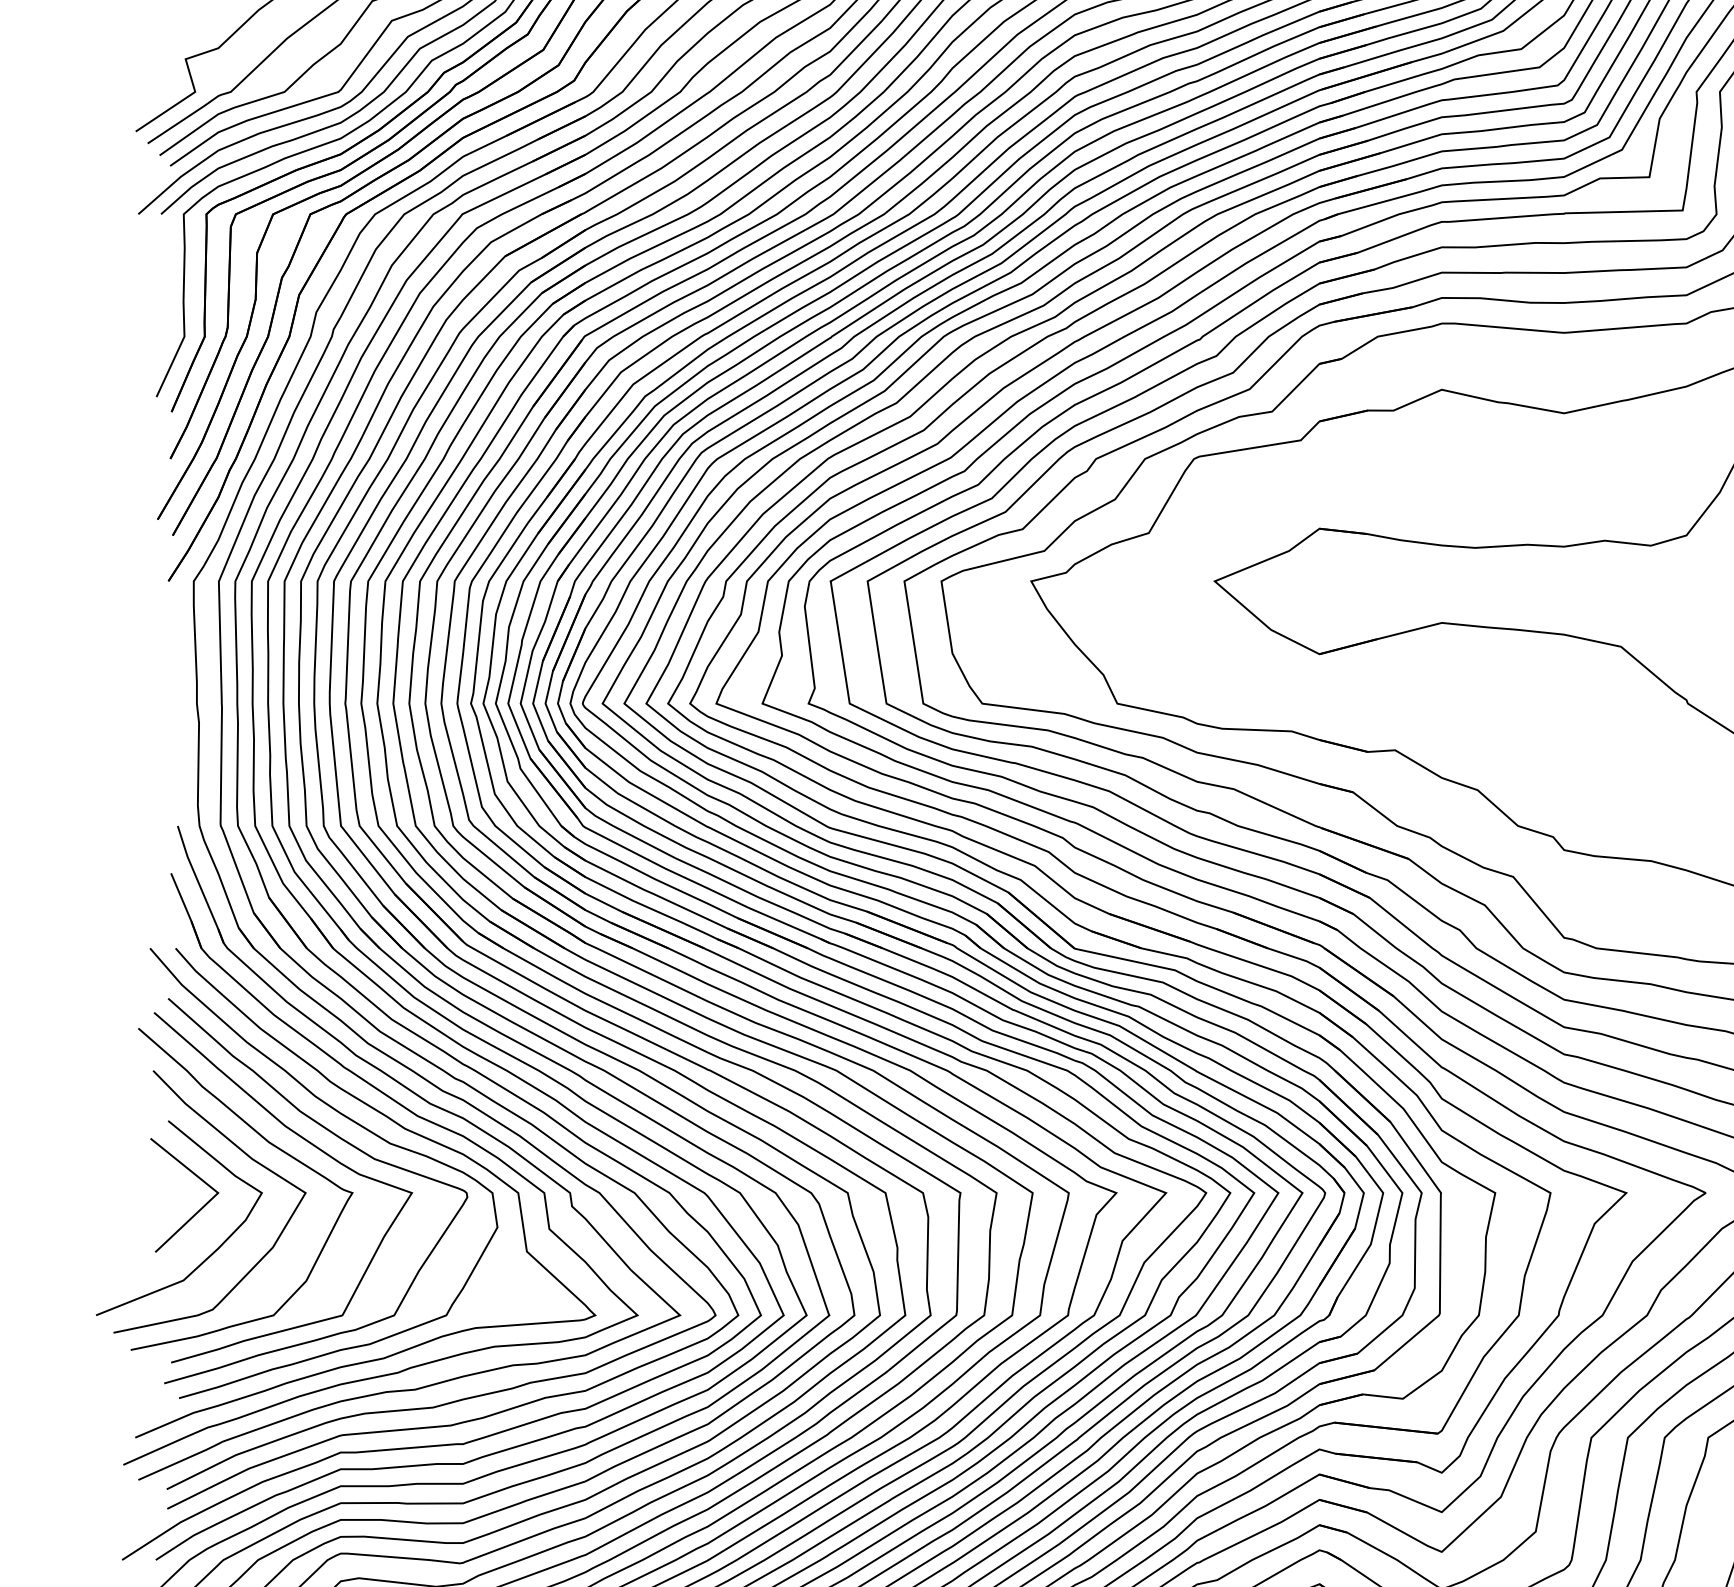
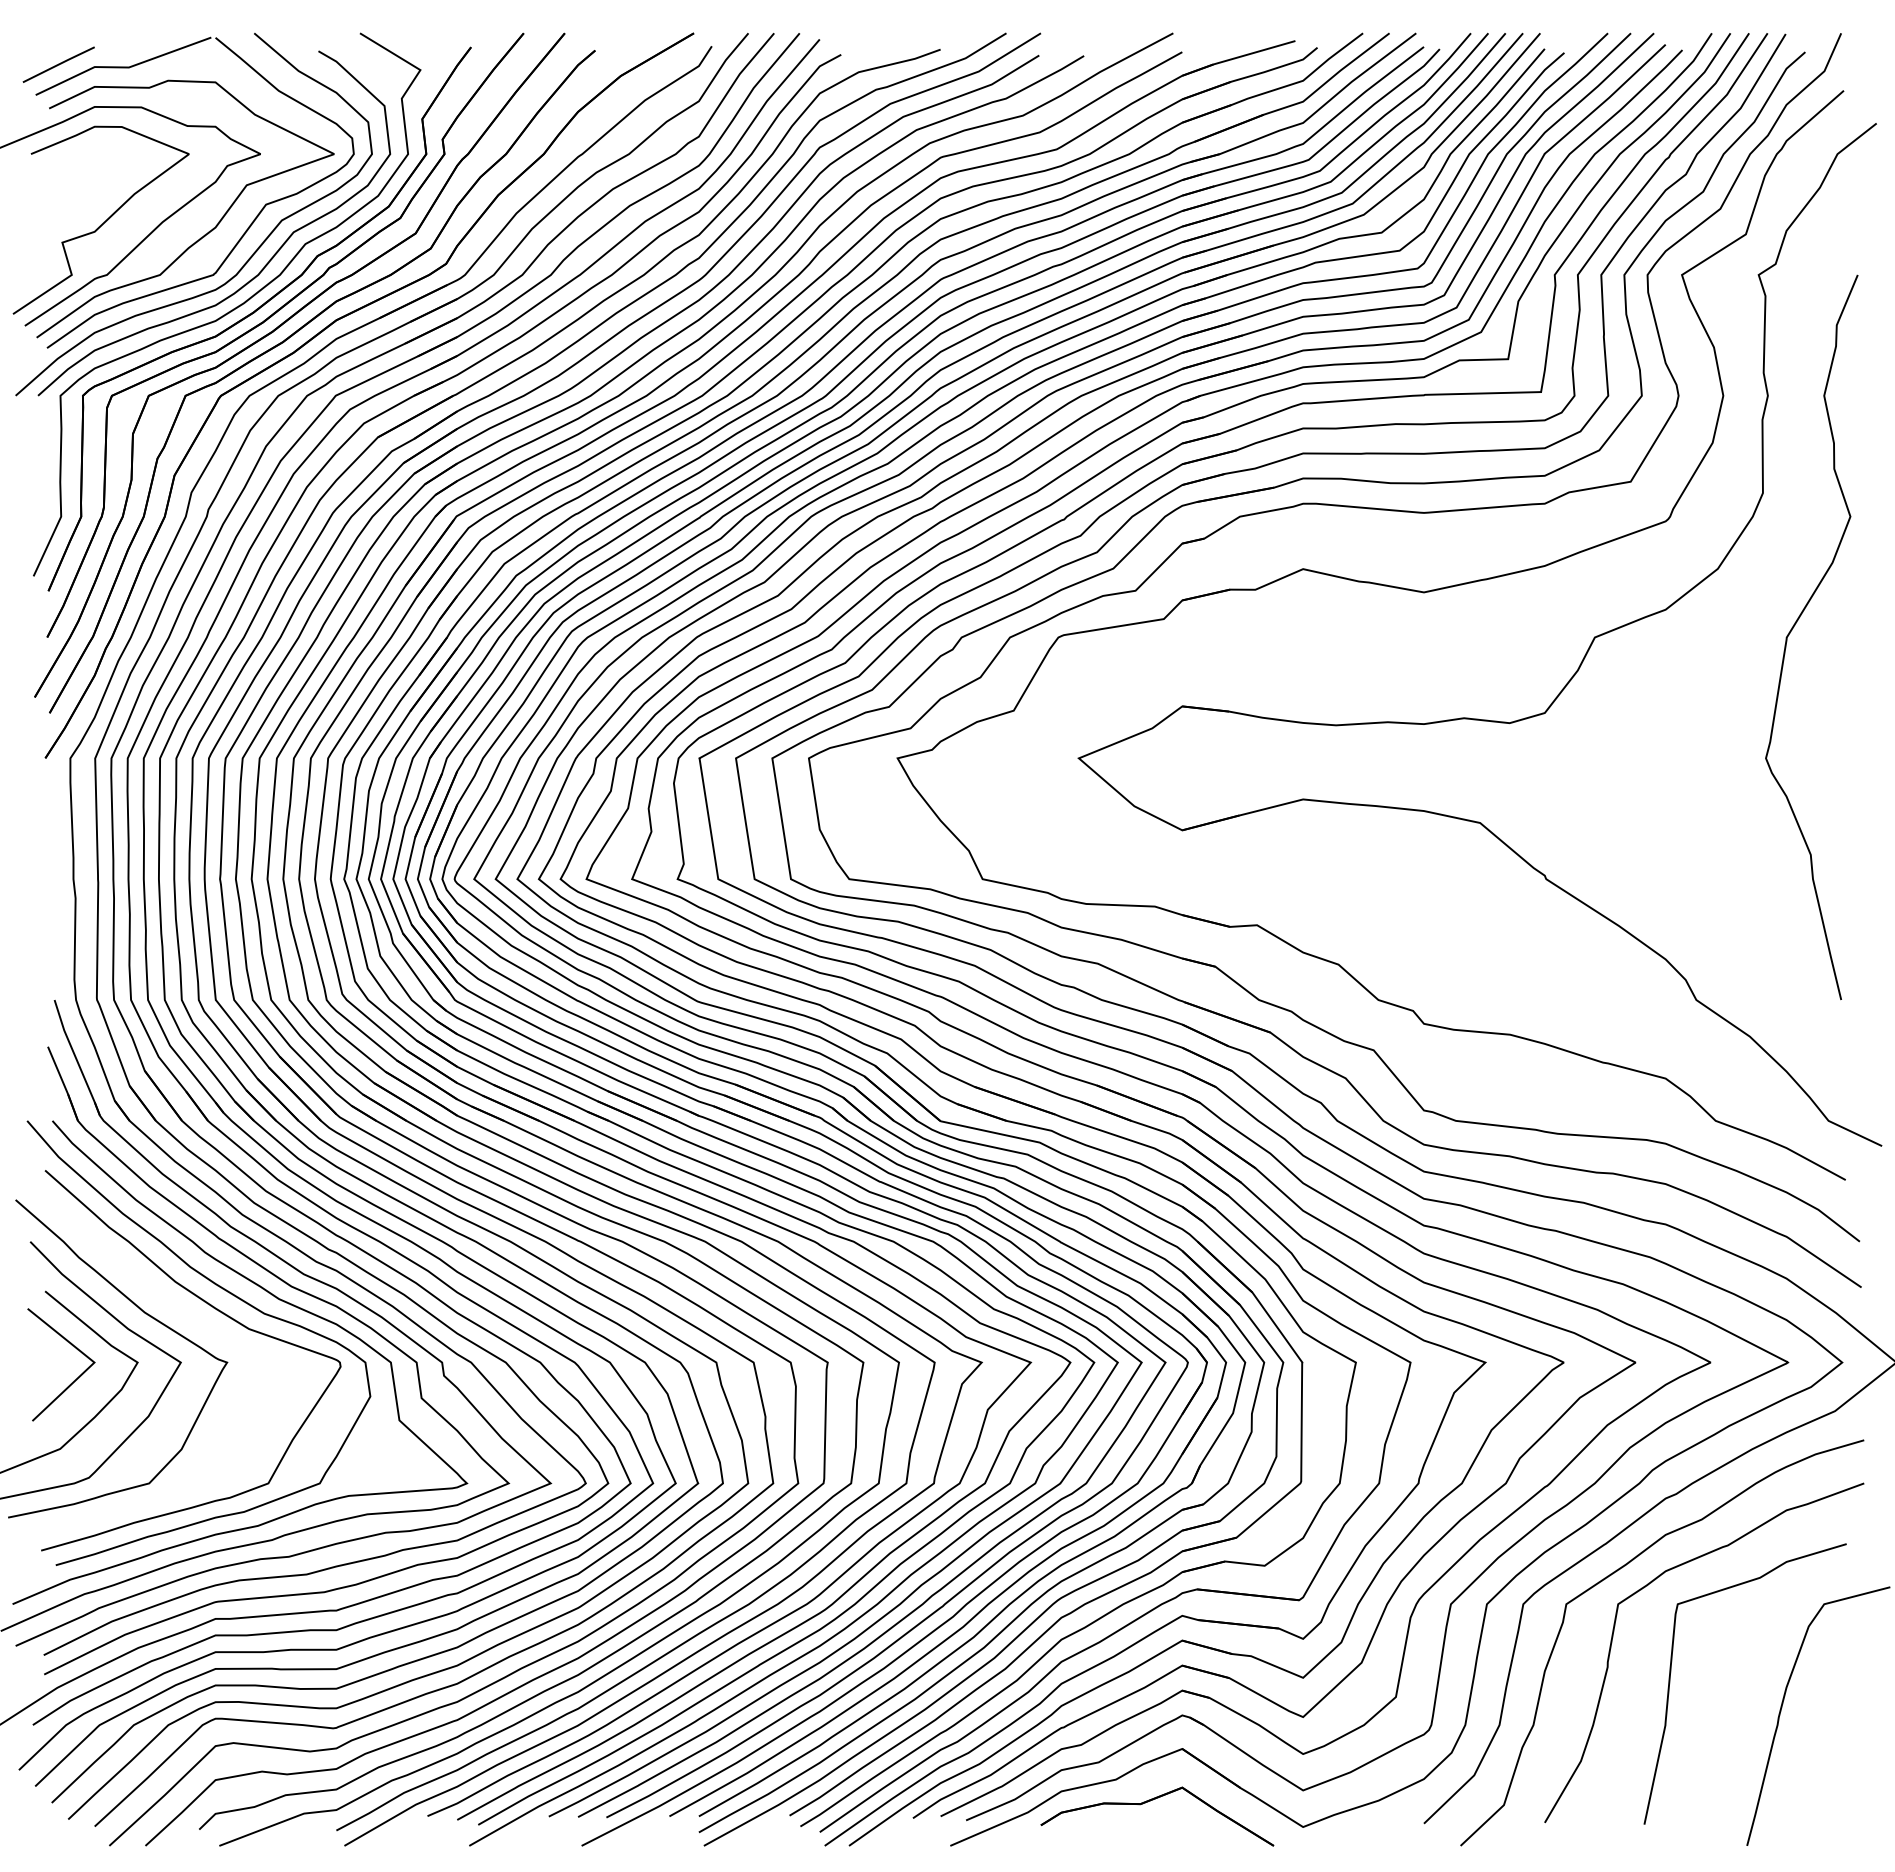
curve: (313, 1146) -> (188, 1316), removed

